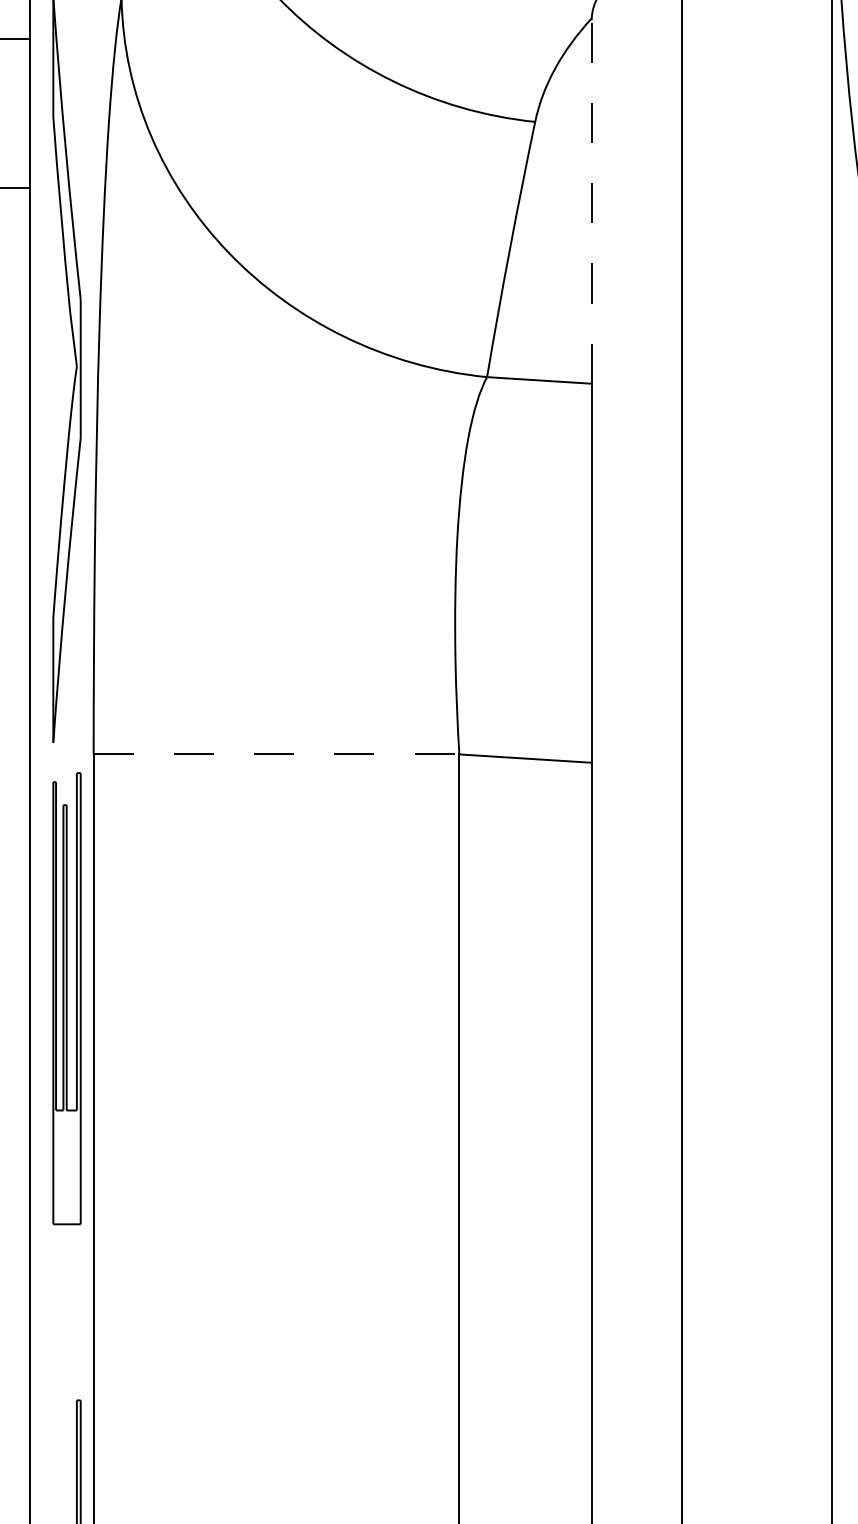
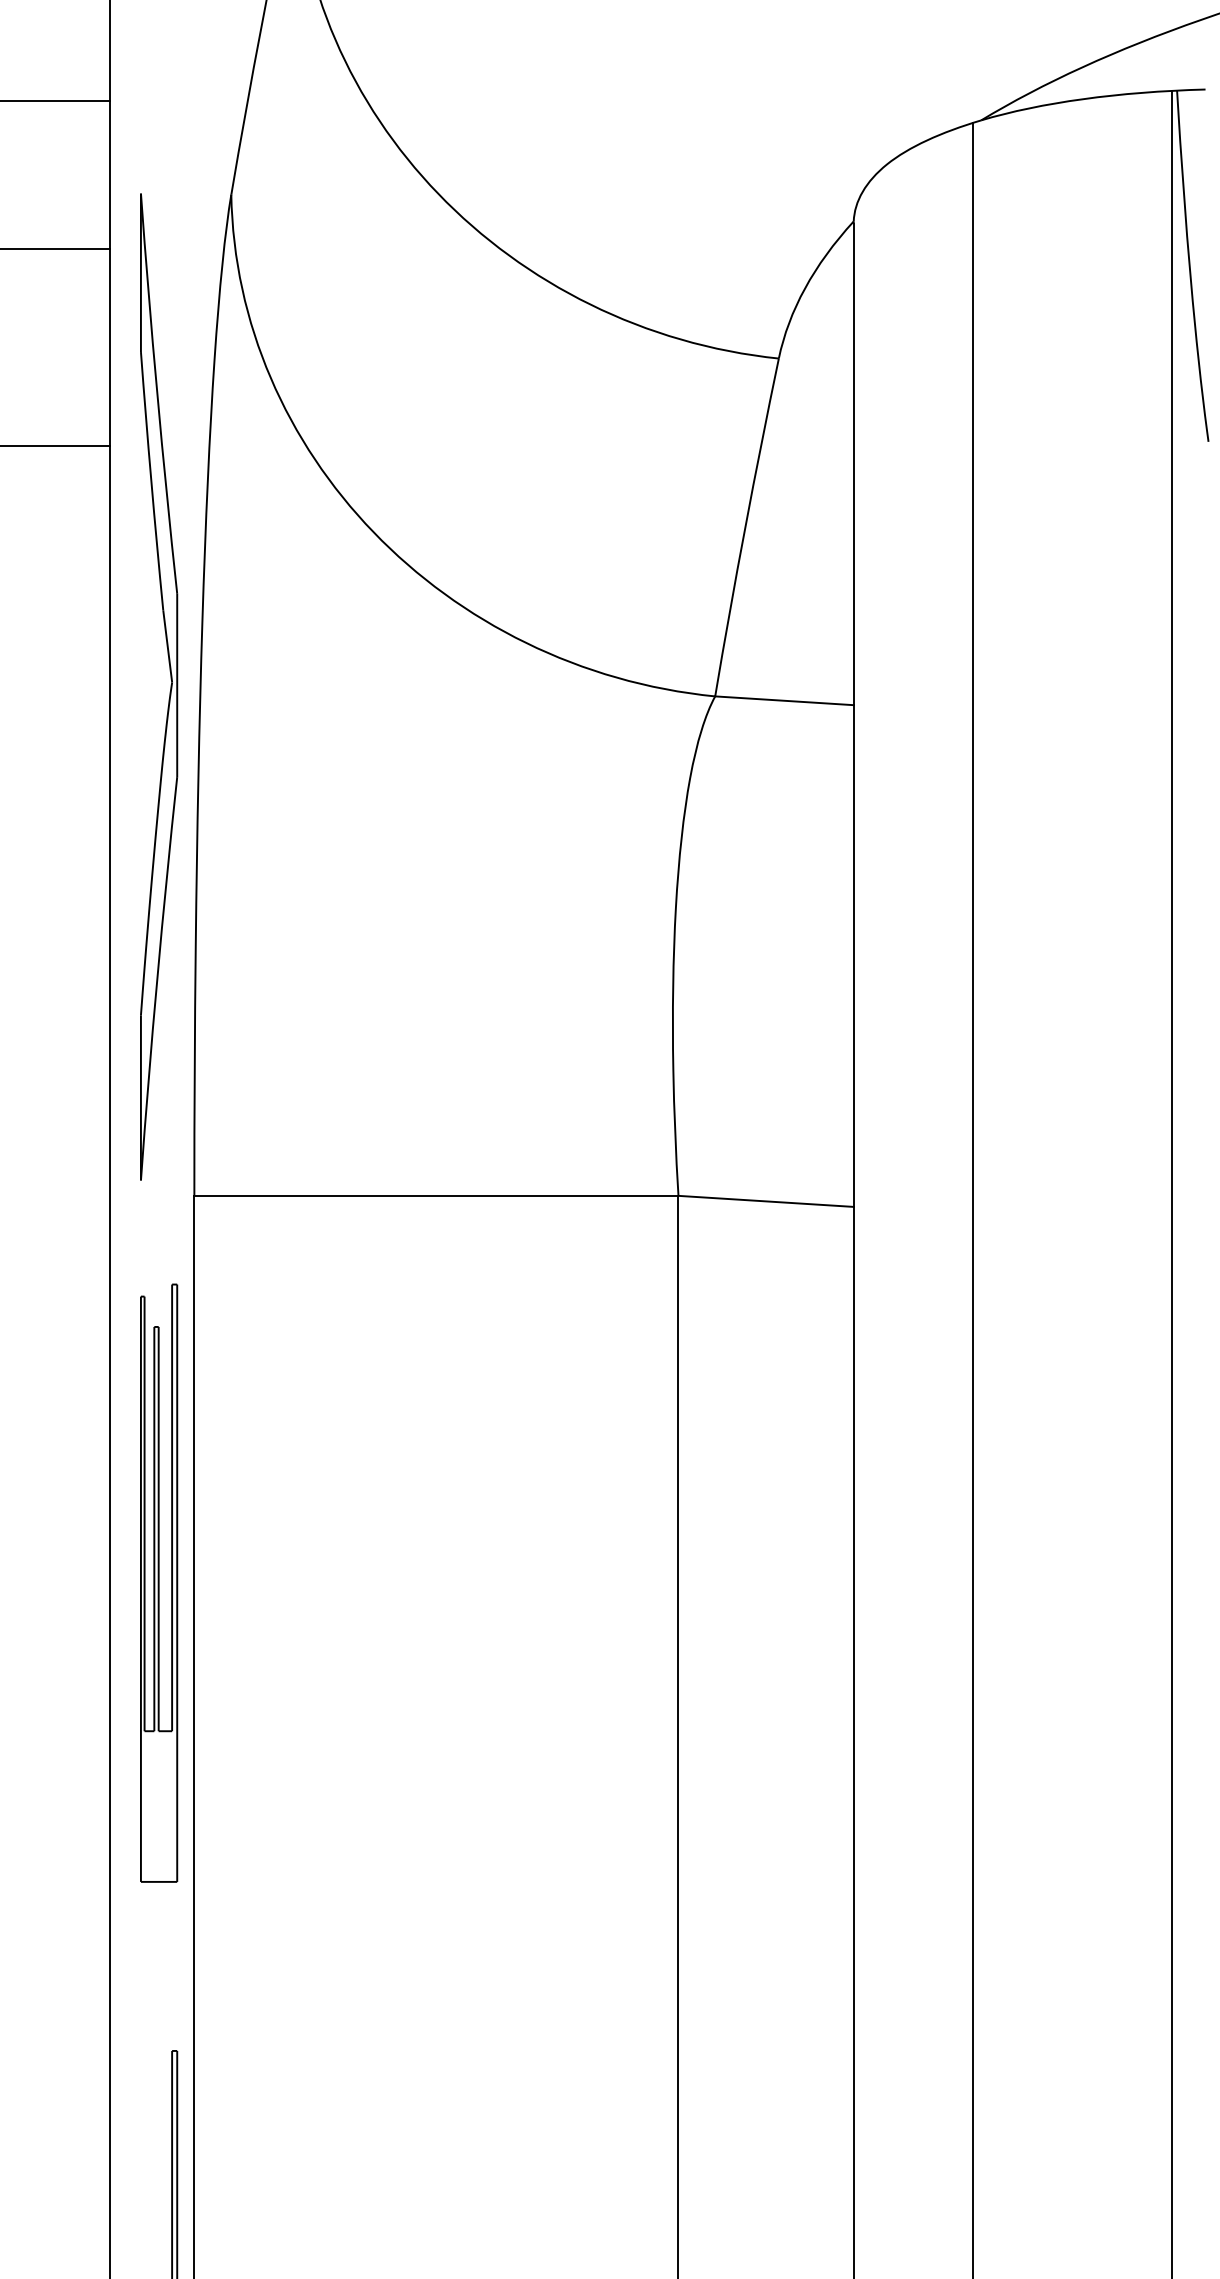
line: (591, 201) -> (853, 464), dashed -> solid
line: (276, 754) -> (436, 1195), dashed -> solid
part: (67, 998) -> (159, 1582), moved

